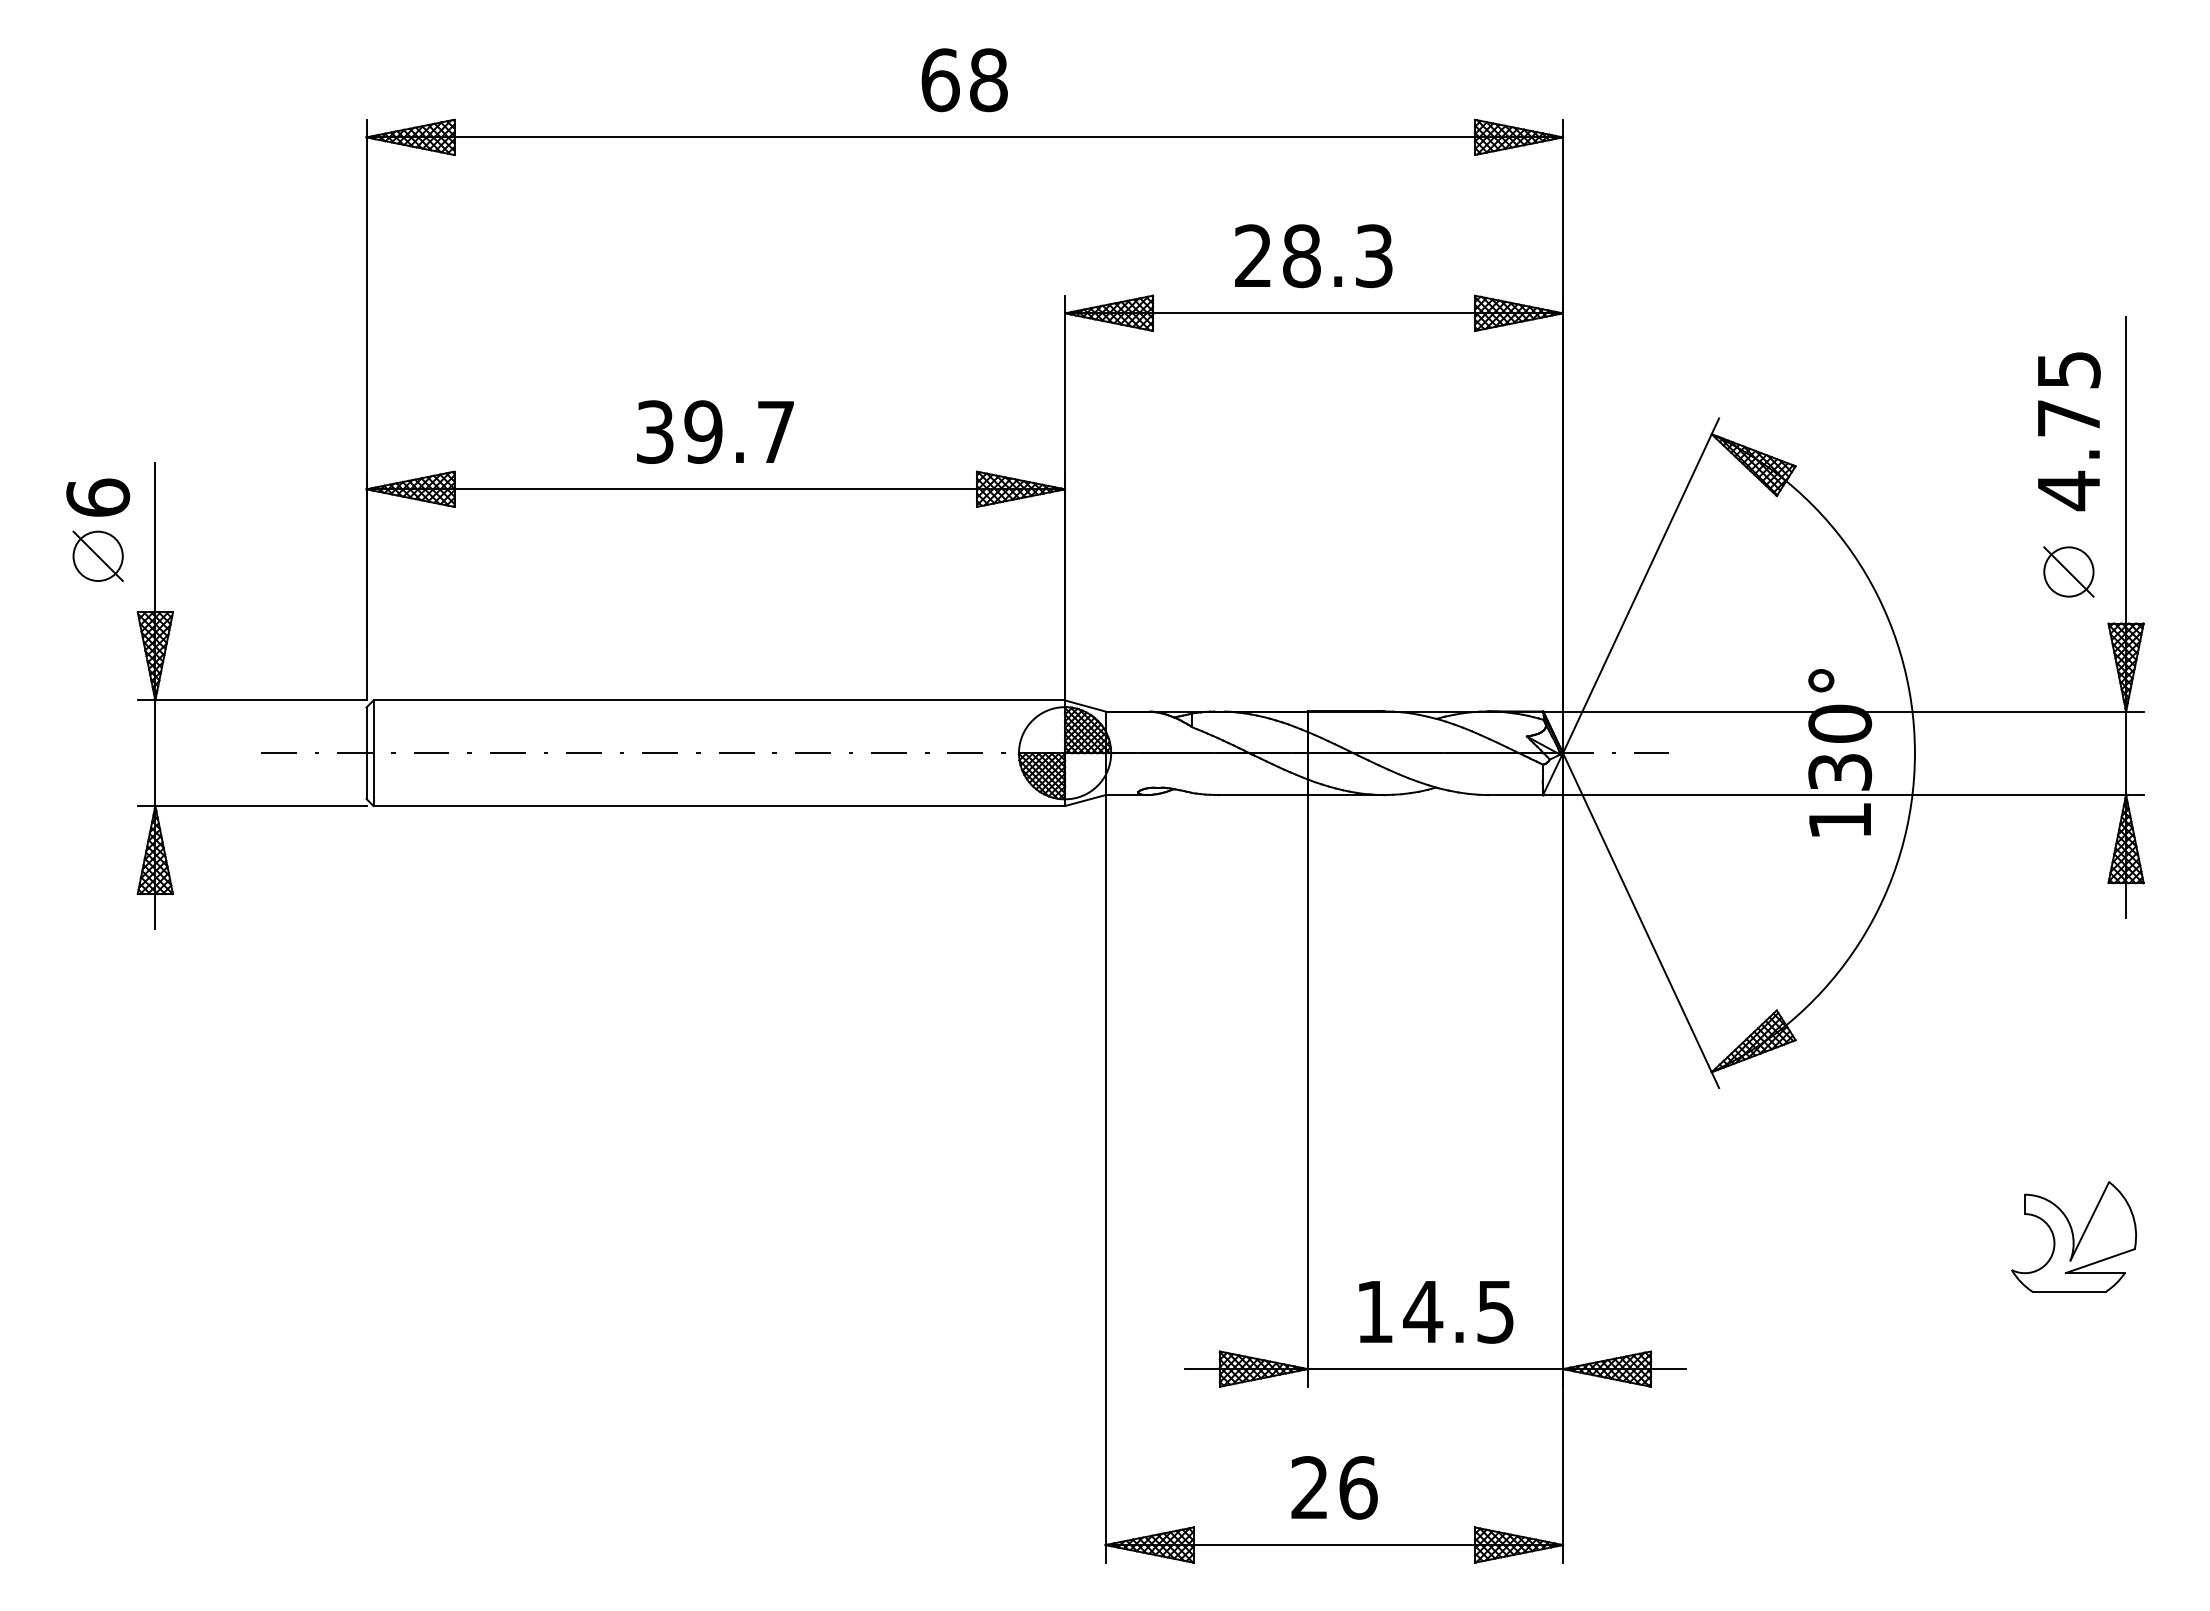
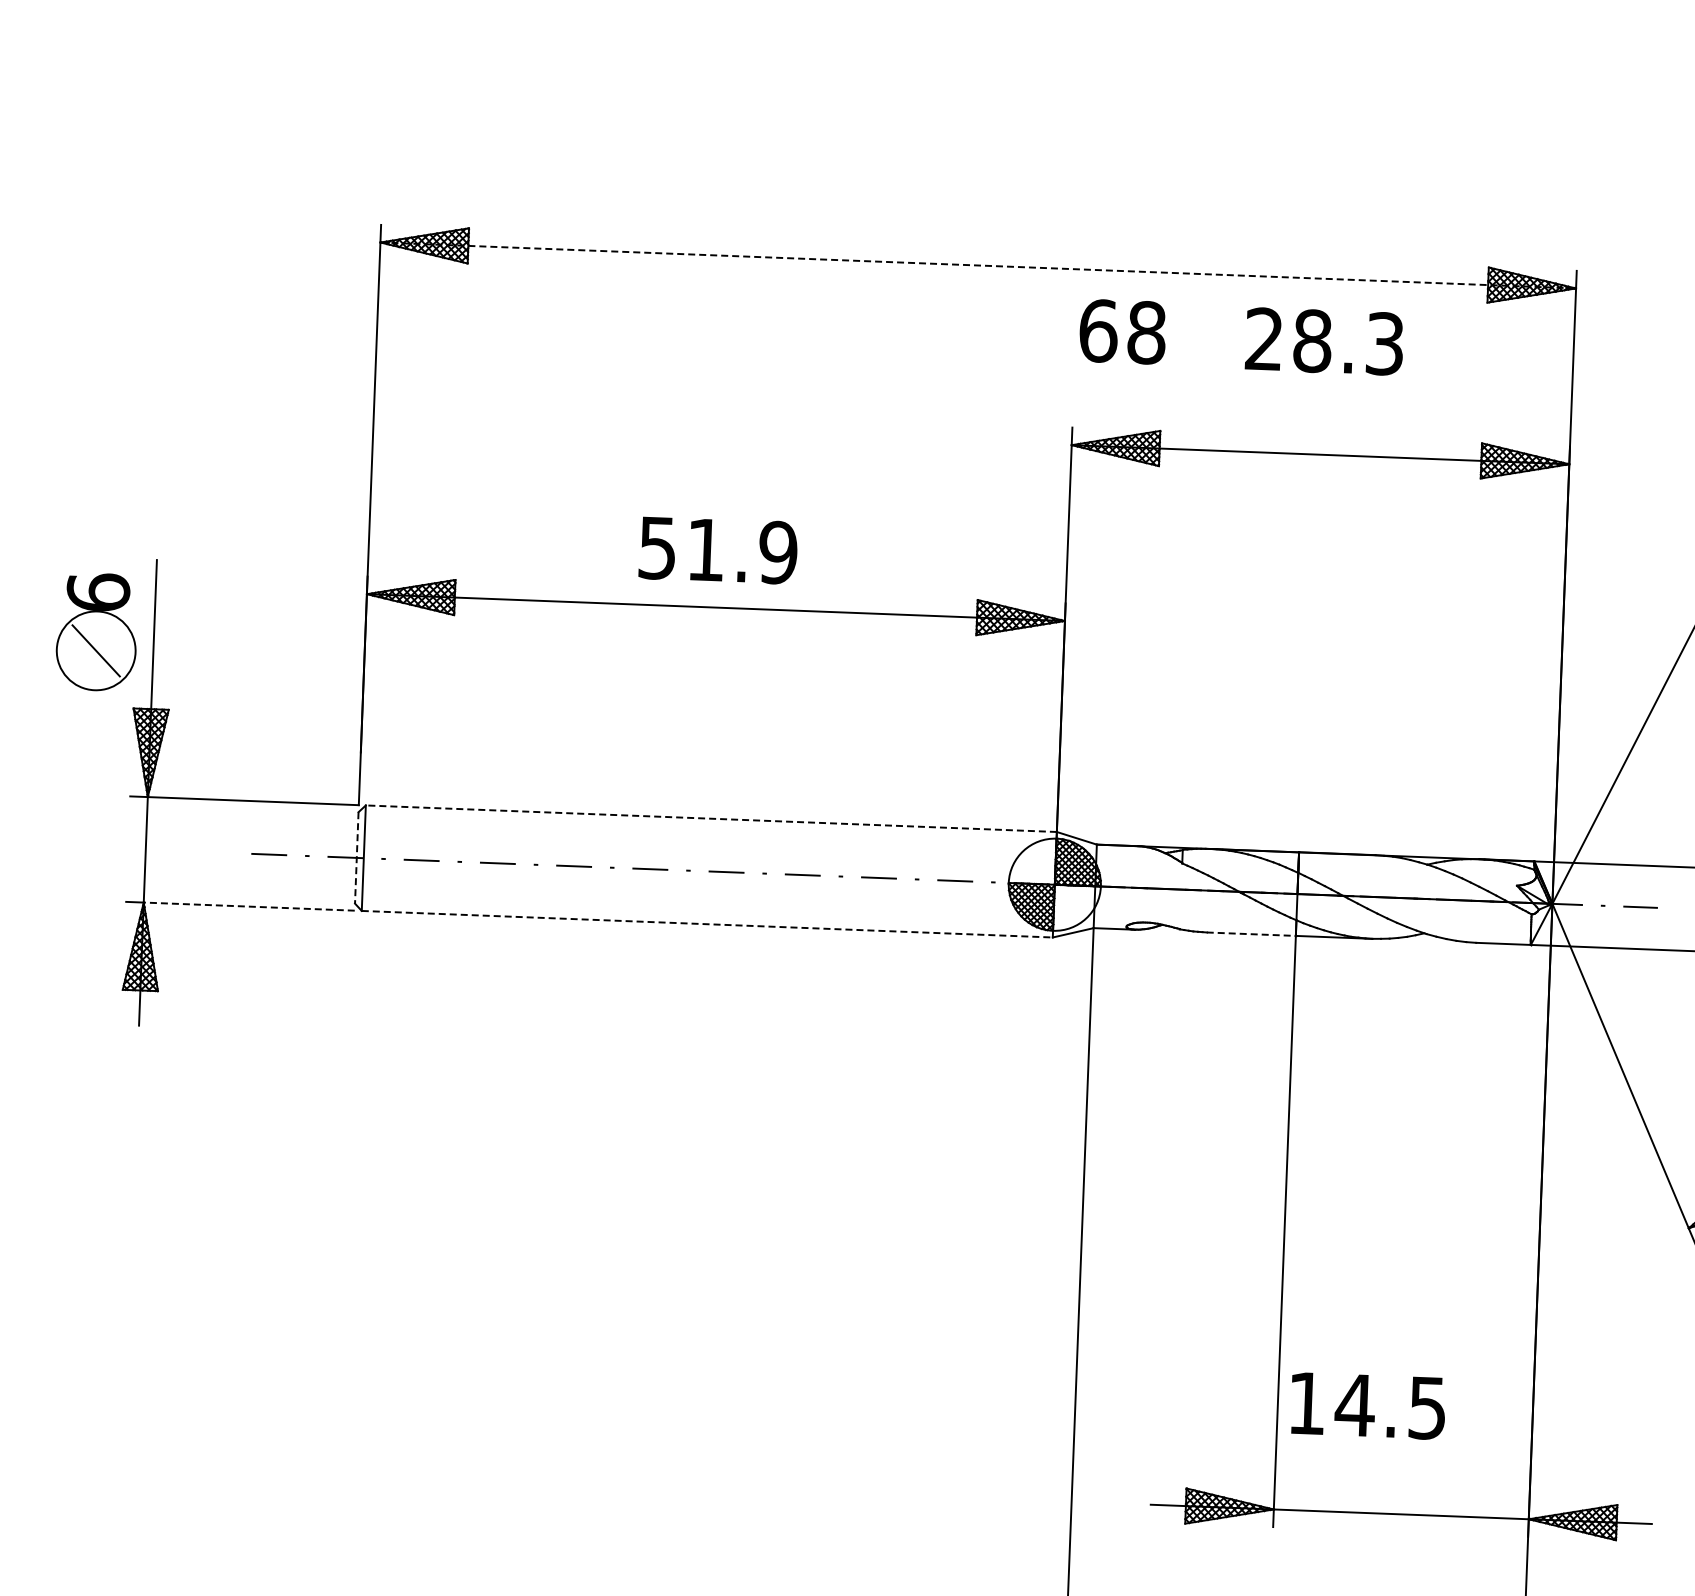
text: (964, 80) -> (1122, 332), moved
line: (965, 137) -> (978, 265), solid -> dashed
text: (1313, 256) -> (1324, 341), moved
text: (715, 432) -> (717, 550), 39.7 -> 51.9
circle: (97, 555) -> (95, 649), size x1.6
line: (719, 700) -> (711, 818), solid -> dashed
line: (366, 753) -> (356, 858), solid -> dashed
line: (1263, 795) -> (1251, 934), solid -> dashed
line: (260, 806) -> (248, 907), solid -> dashed
line: (719, 806) -> (707, 924), solid -> dashed
text: (1436, 1312) -> (1368, 1406), moved

